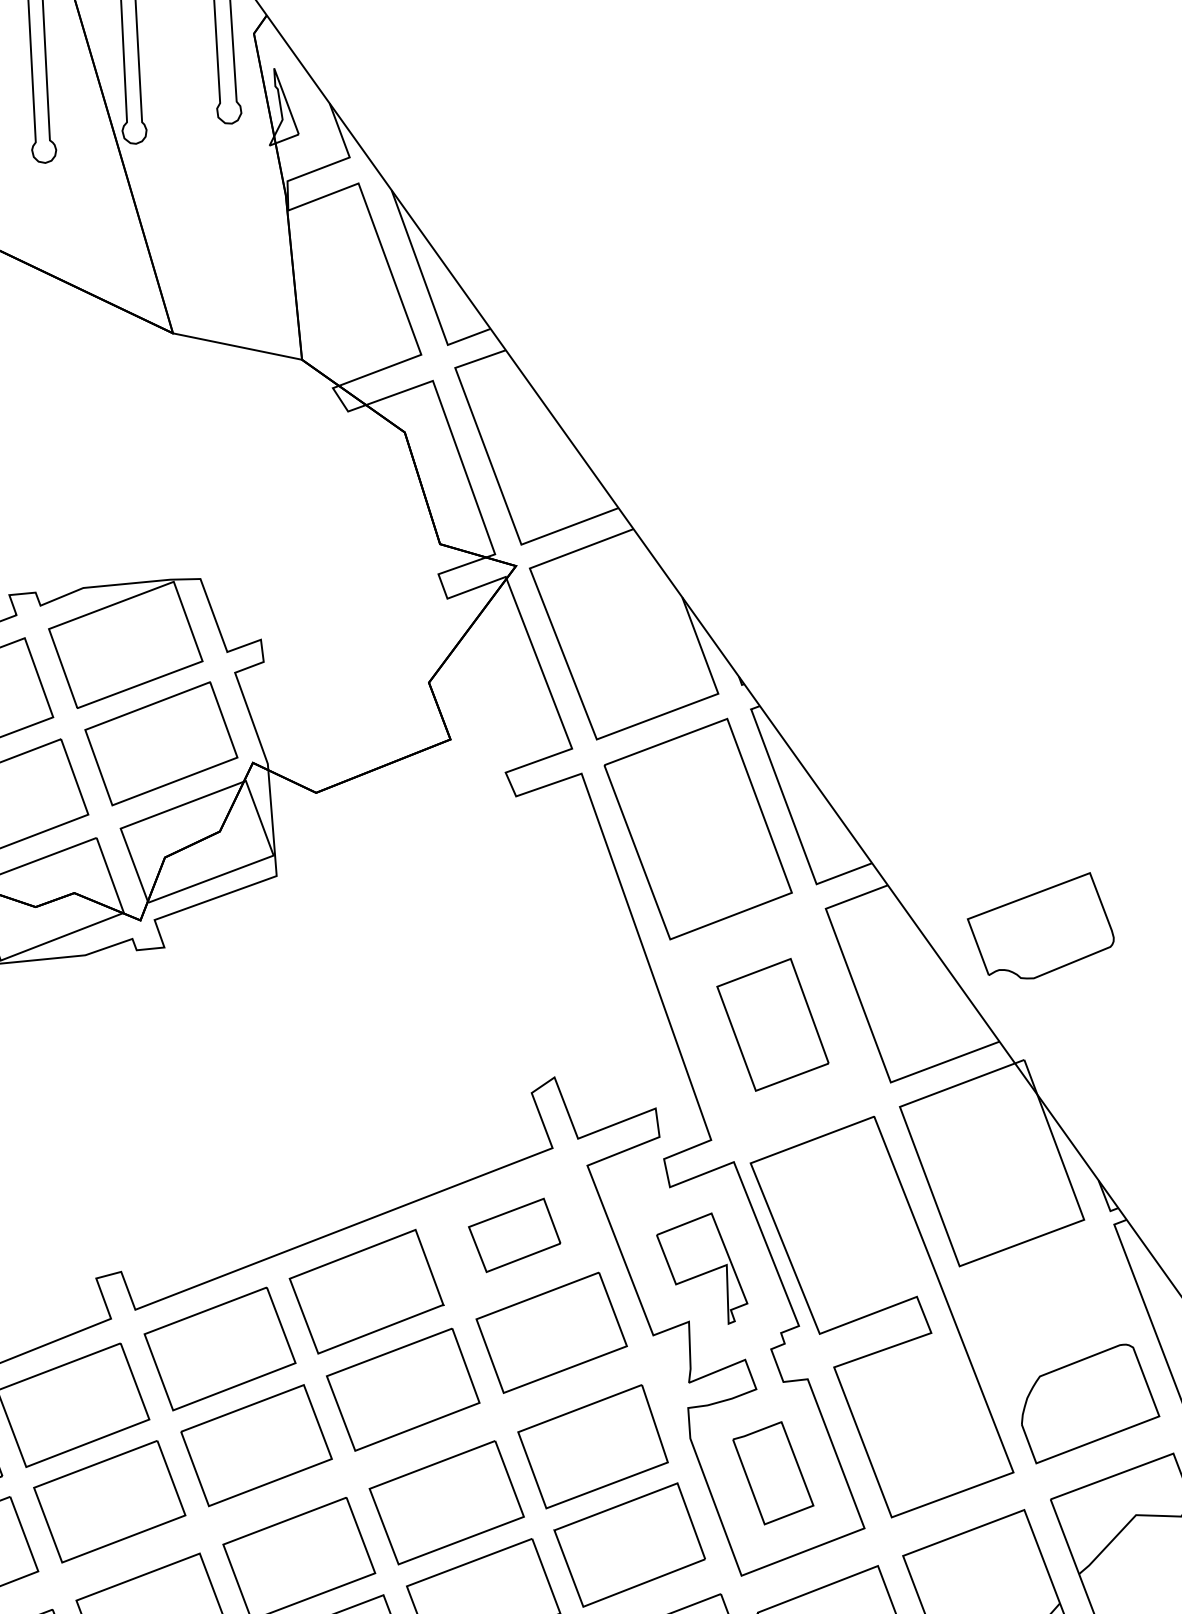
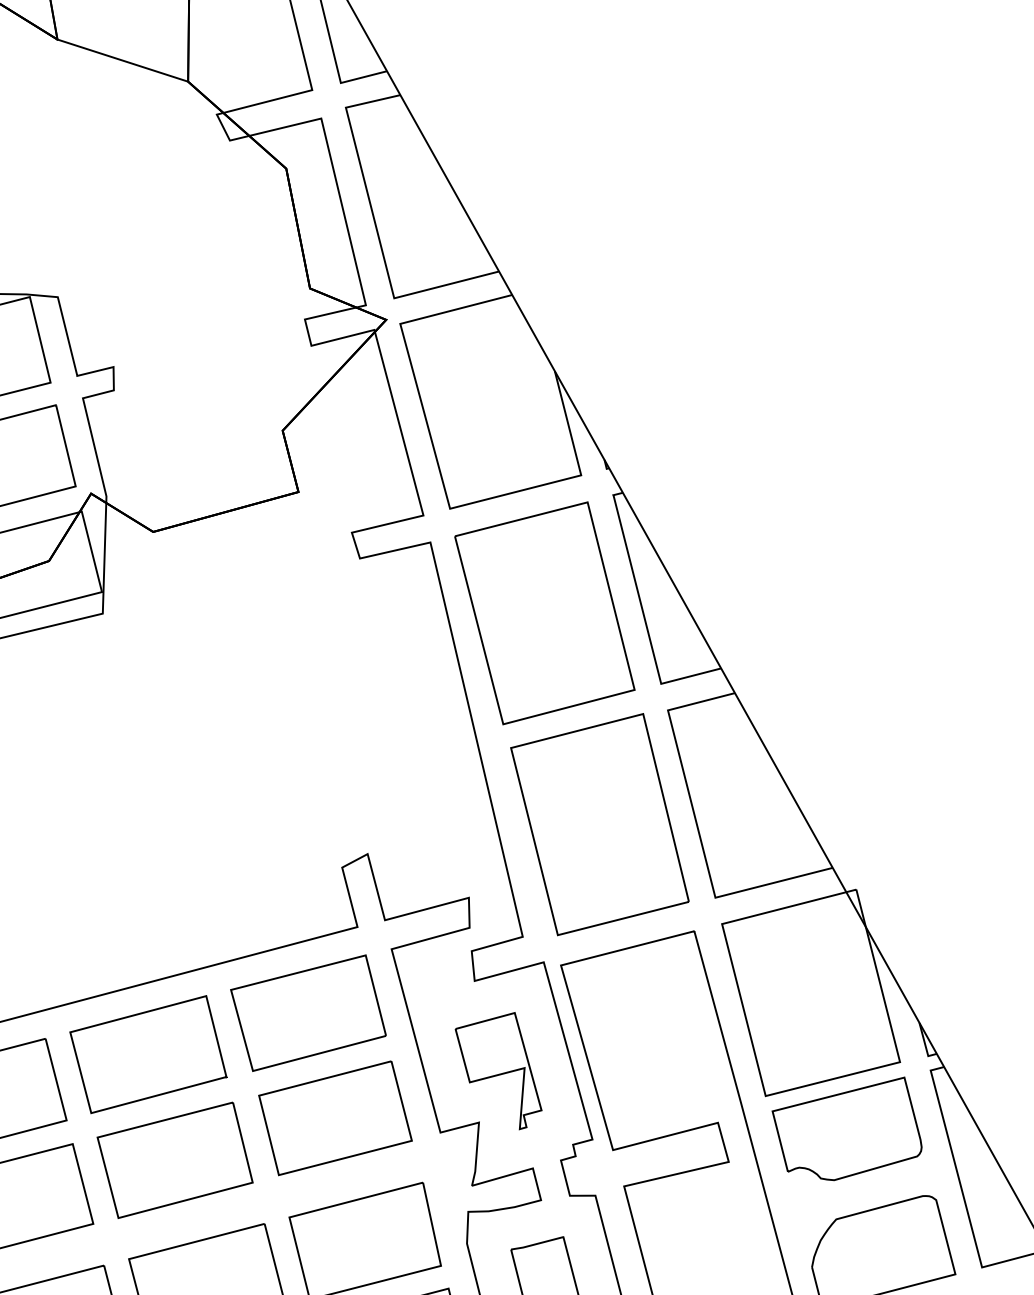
part: (1040, 925) -> (847, 1126), moved
part: (772, 1024) -> (599, 824), size x1.67
part: (514, 1235) -> (308, 1013), size x1.67

